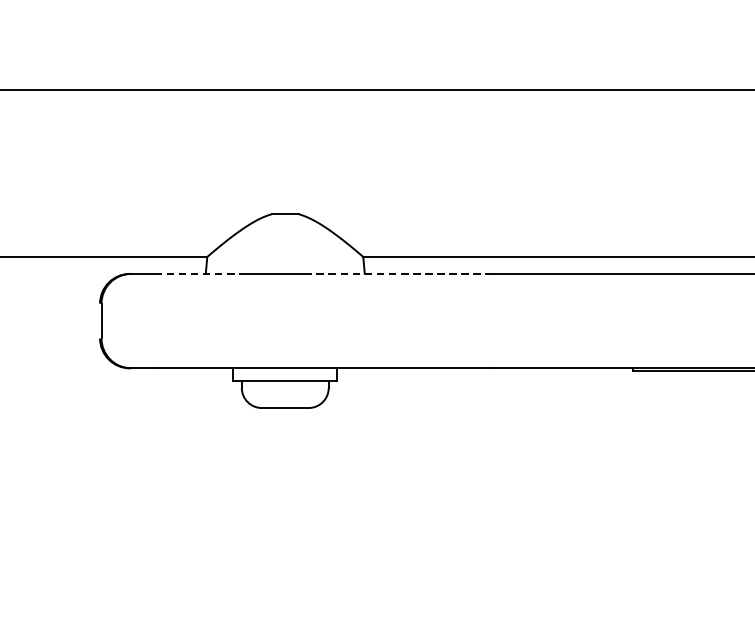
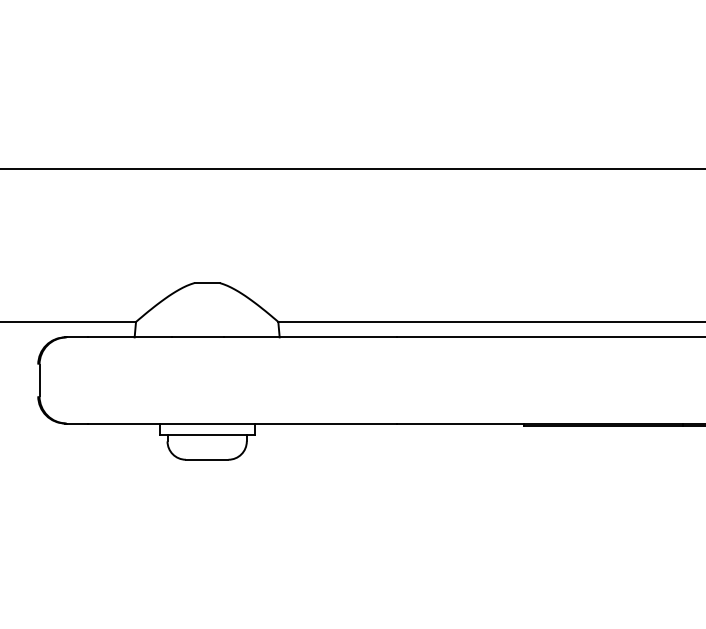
line: (201, 274) -> (130, 337), dashed -> solid
line: (397, 274) -> (309, 337), dashed -> solid

